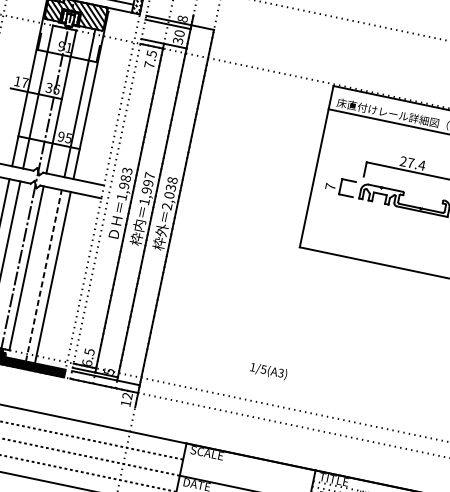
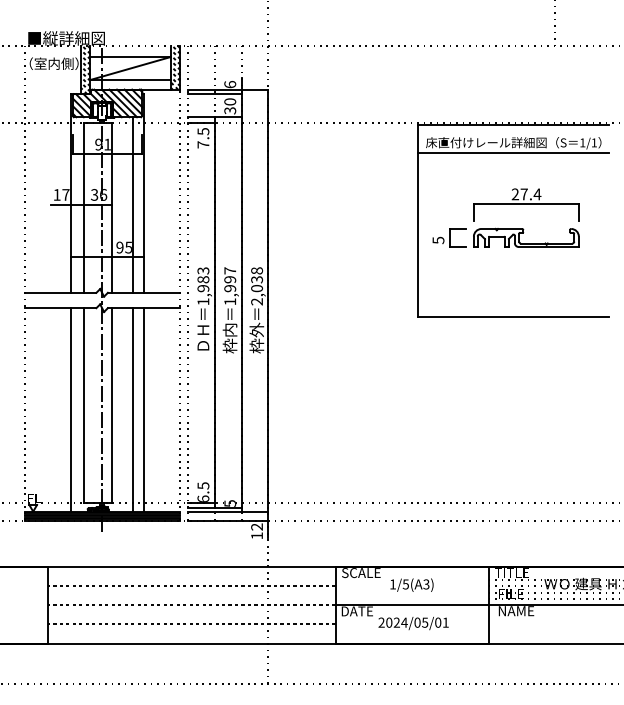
text: (182, 18) -> (230, 84), 8 -> 6
text: (330, 186) -> (438, 240), 7 -> 5
line: (44, 275) -> (133, 409), dashed -> solid
text: (268, 370) -> (411, 584), moved

